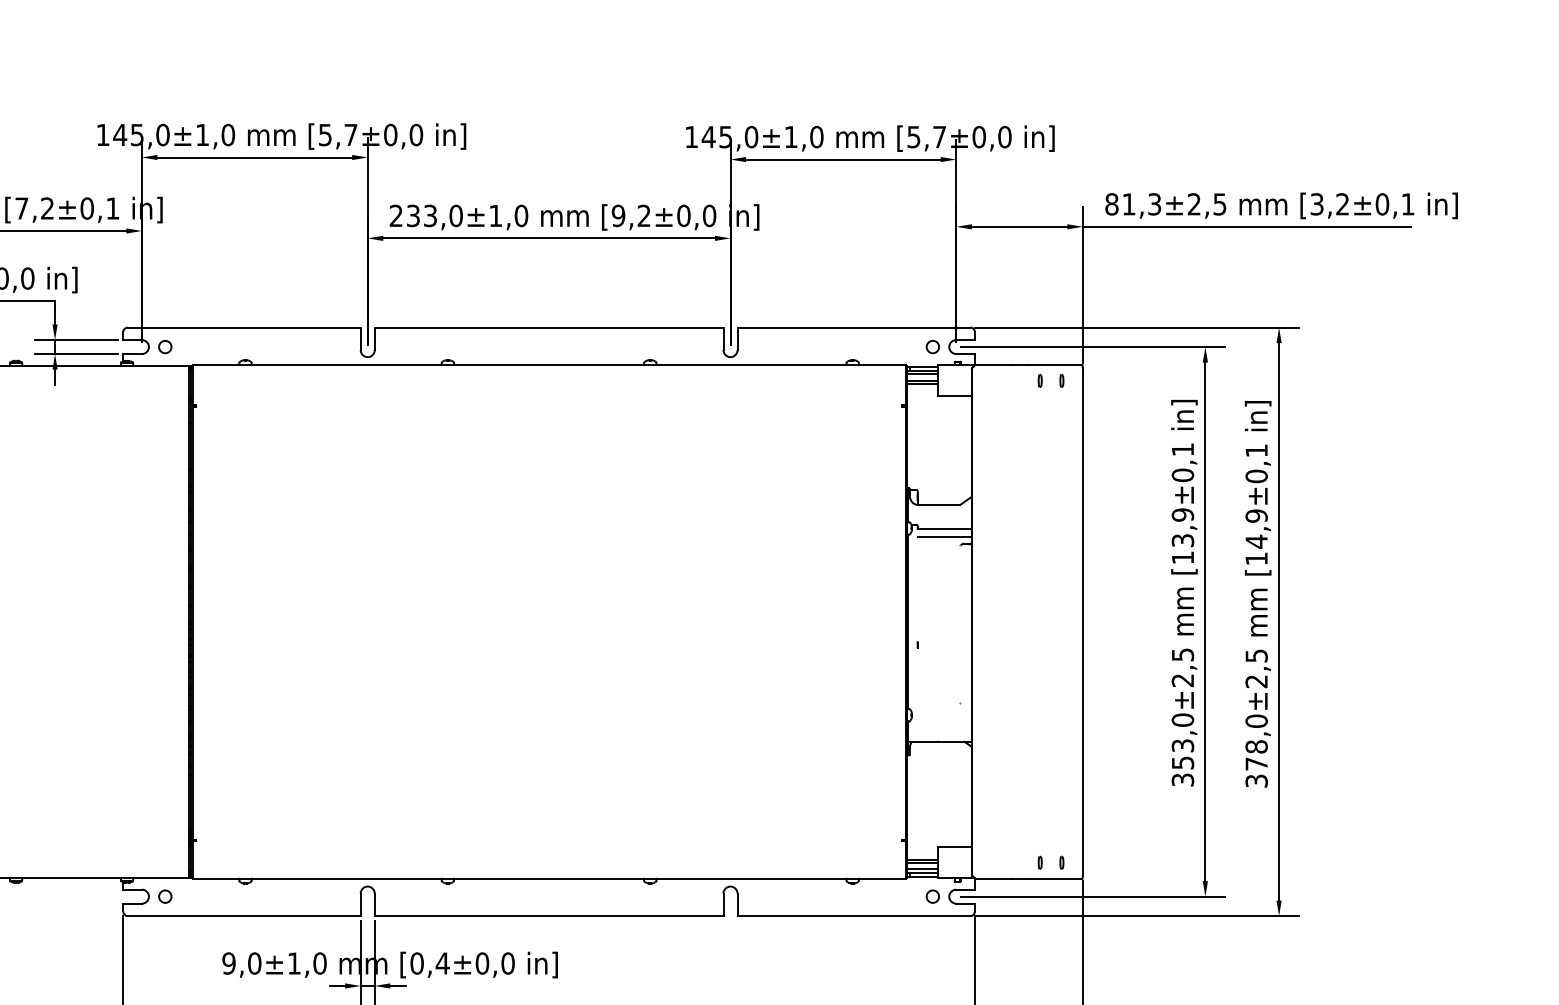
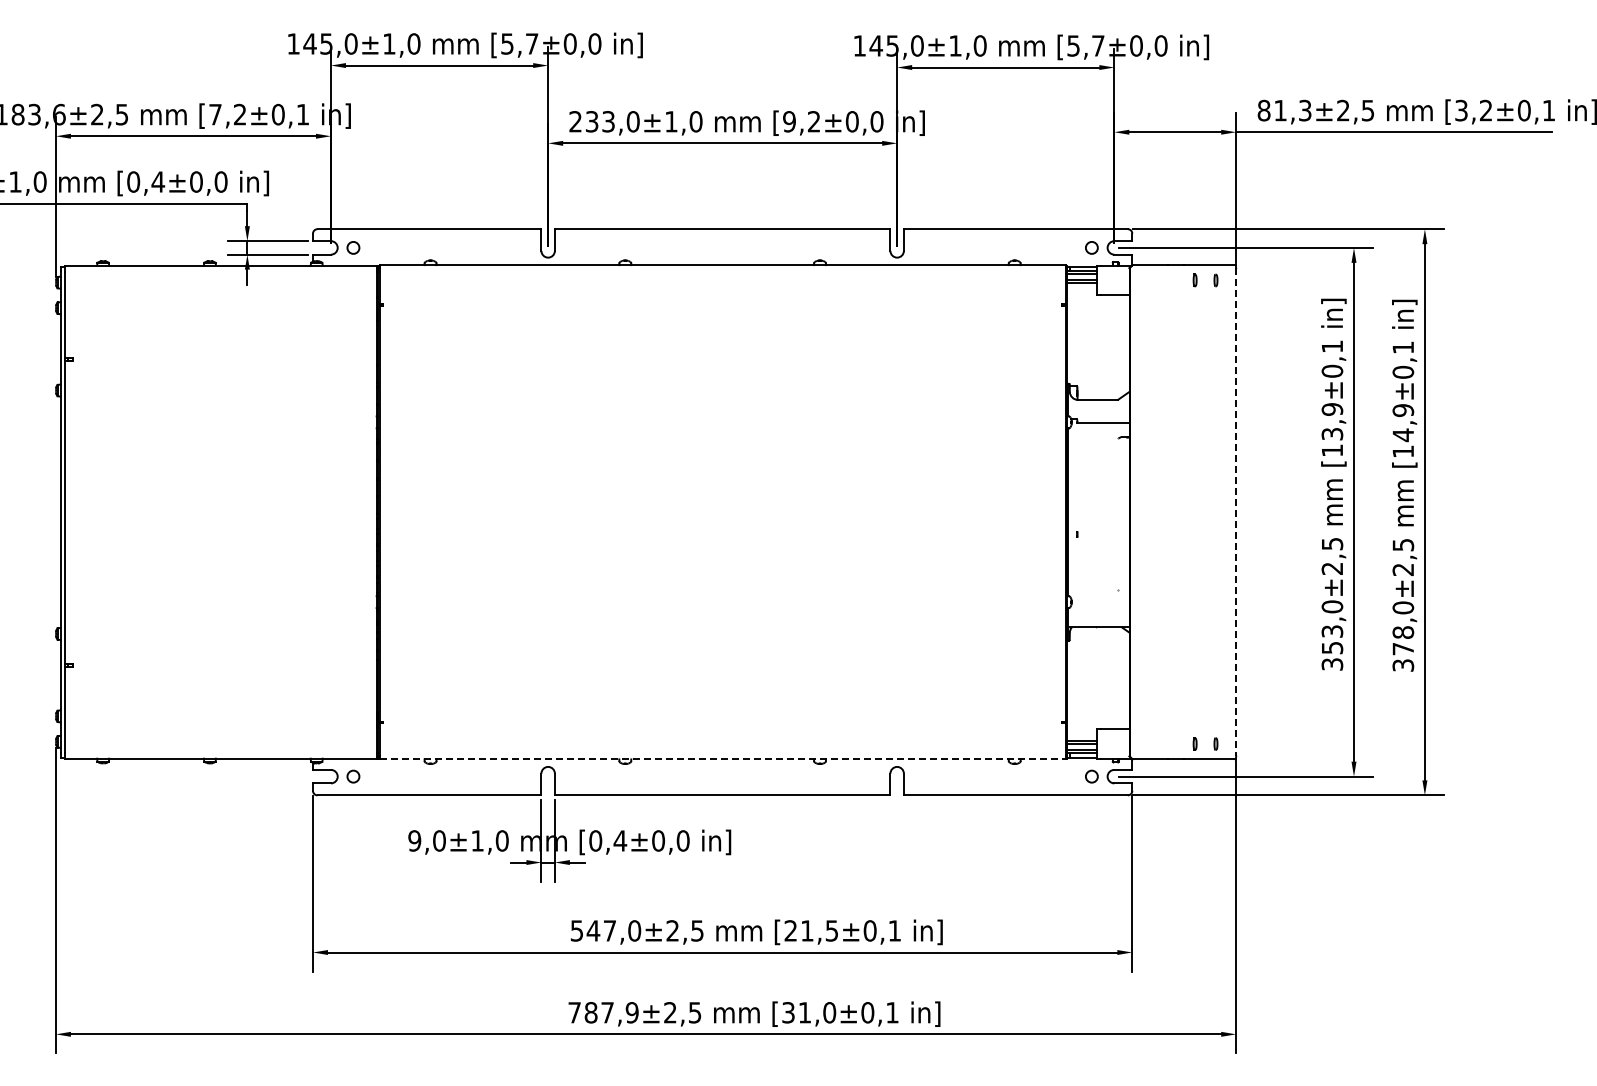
line: (944, 536) -> (1103, 430), removed
line: (1083, 622) -> (1236, 512), solid -> dashed
line: (549, 878) -> (723, 759), solid -> dashed

